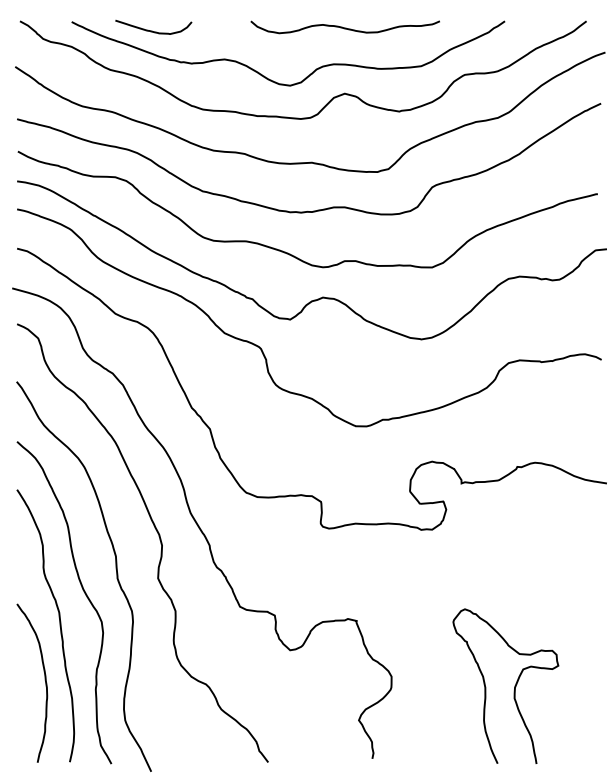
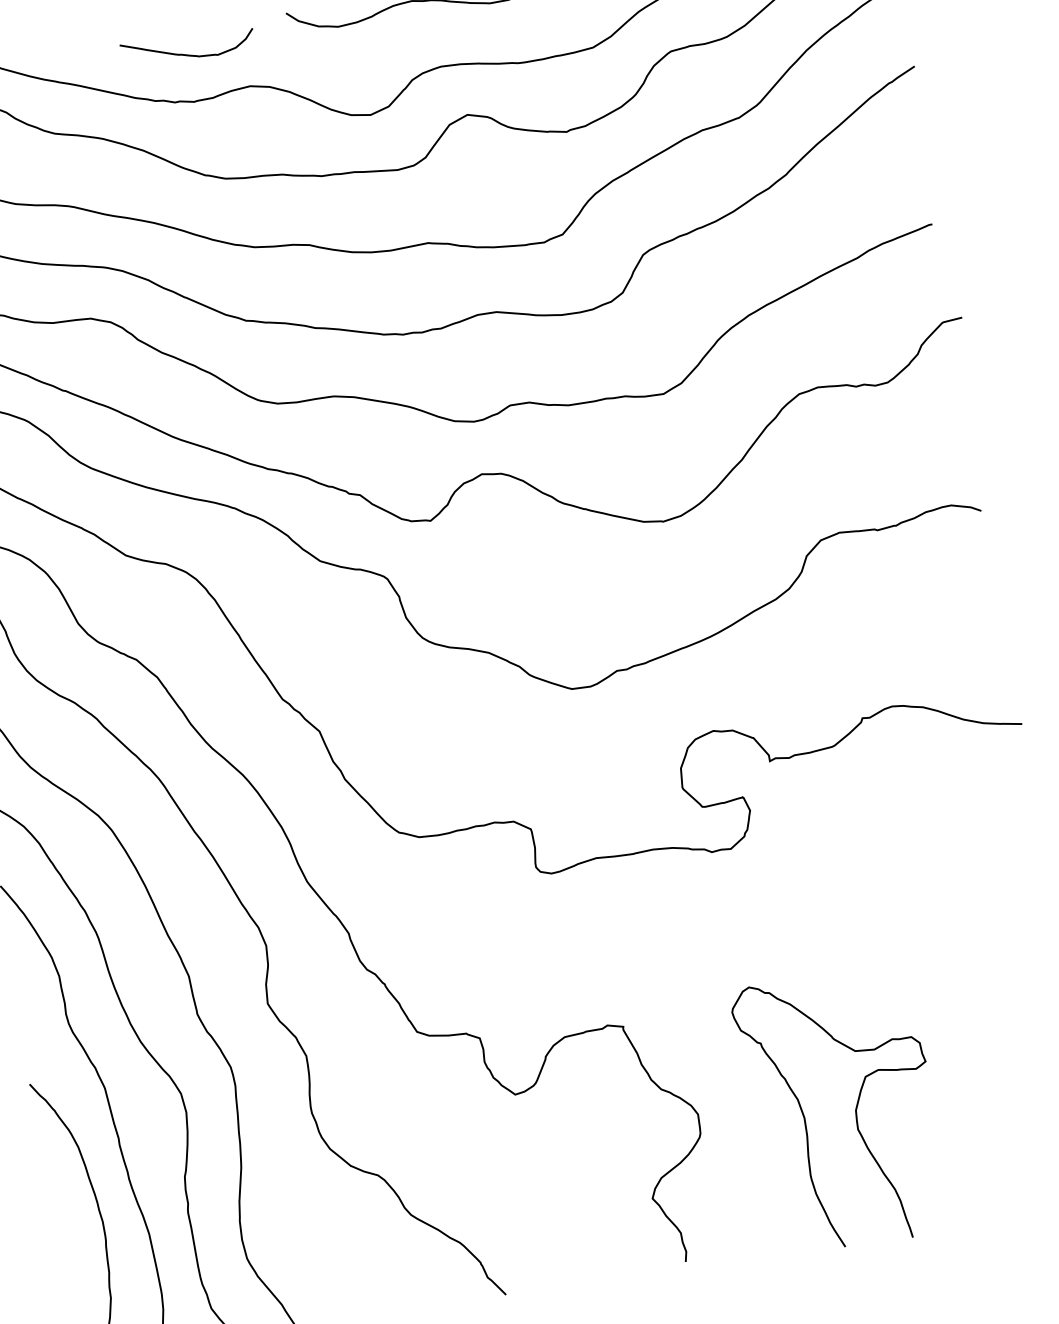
curve: (152, 30) -> (186, 53), moved
curve: (514, 685) -> (854, 1106), moved

